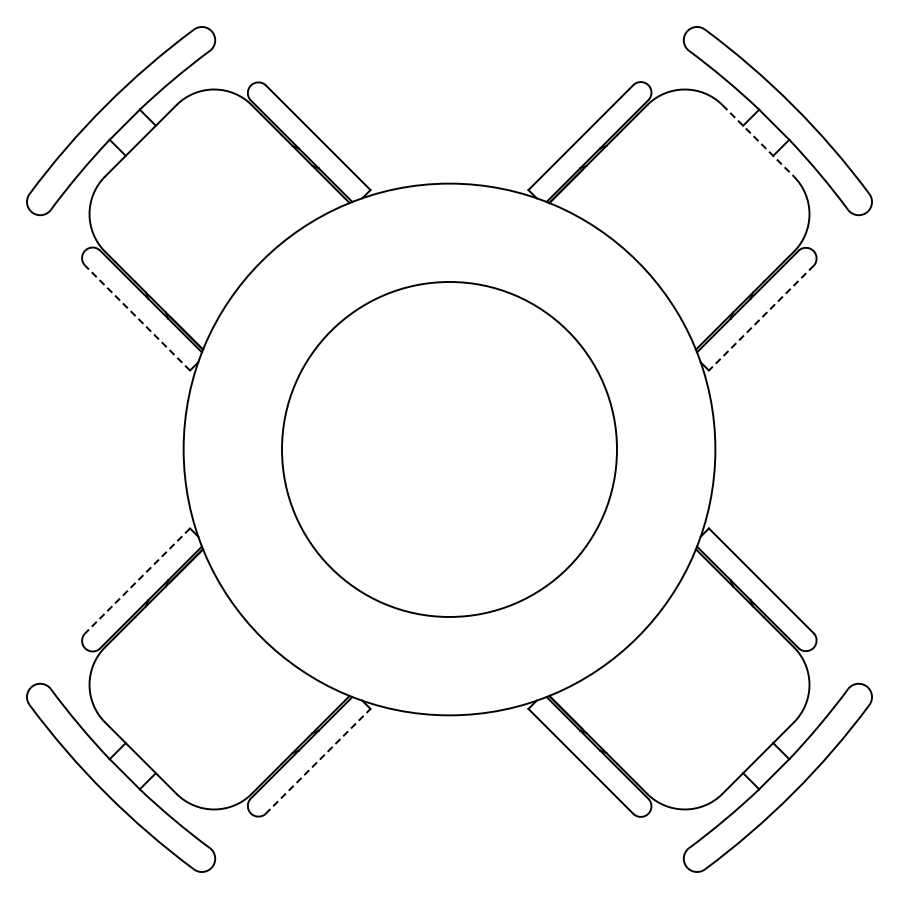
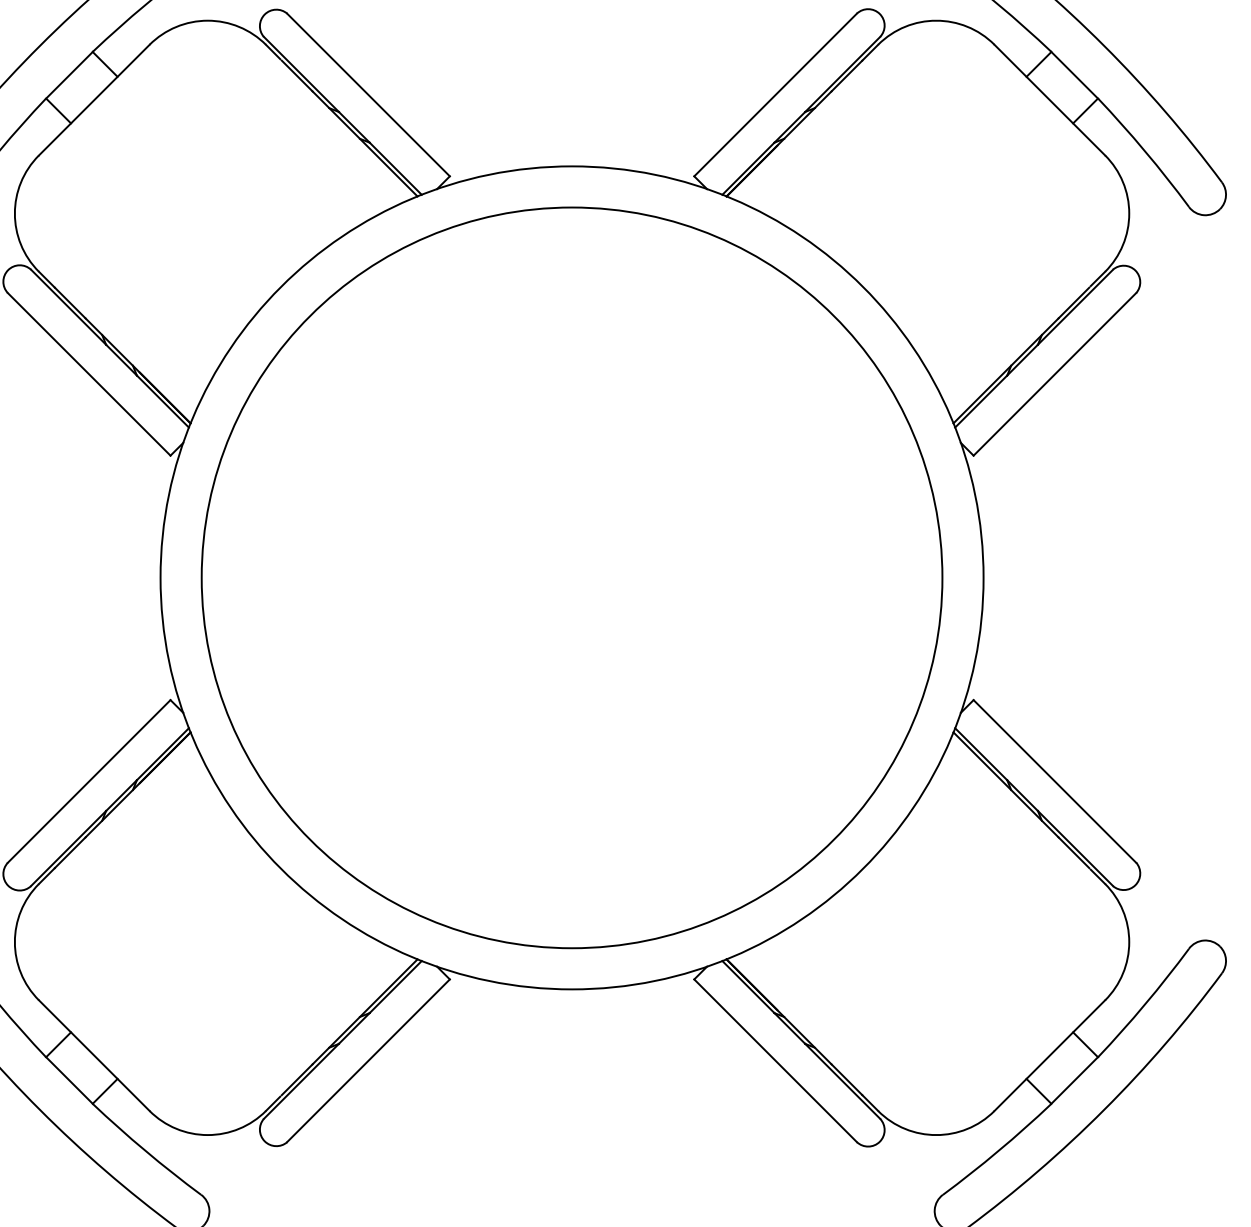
line: (758, 140) -> (1050, 99), dashed -> solid
line: (137, 317) -> (89, 373), dashed -> solid
line: (761, 318) -> (1054, 375), dashed -> solid
circle: (449, 449) -> (572, 577), size x1.43
line: (137, 581) -> (89, 782), dashed -> solid
line: (318, 761) -> (369, 1060), dashed -> solid

